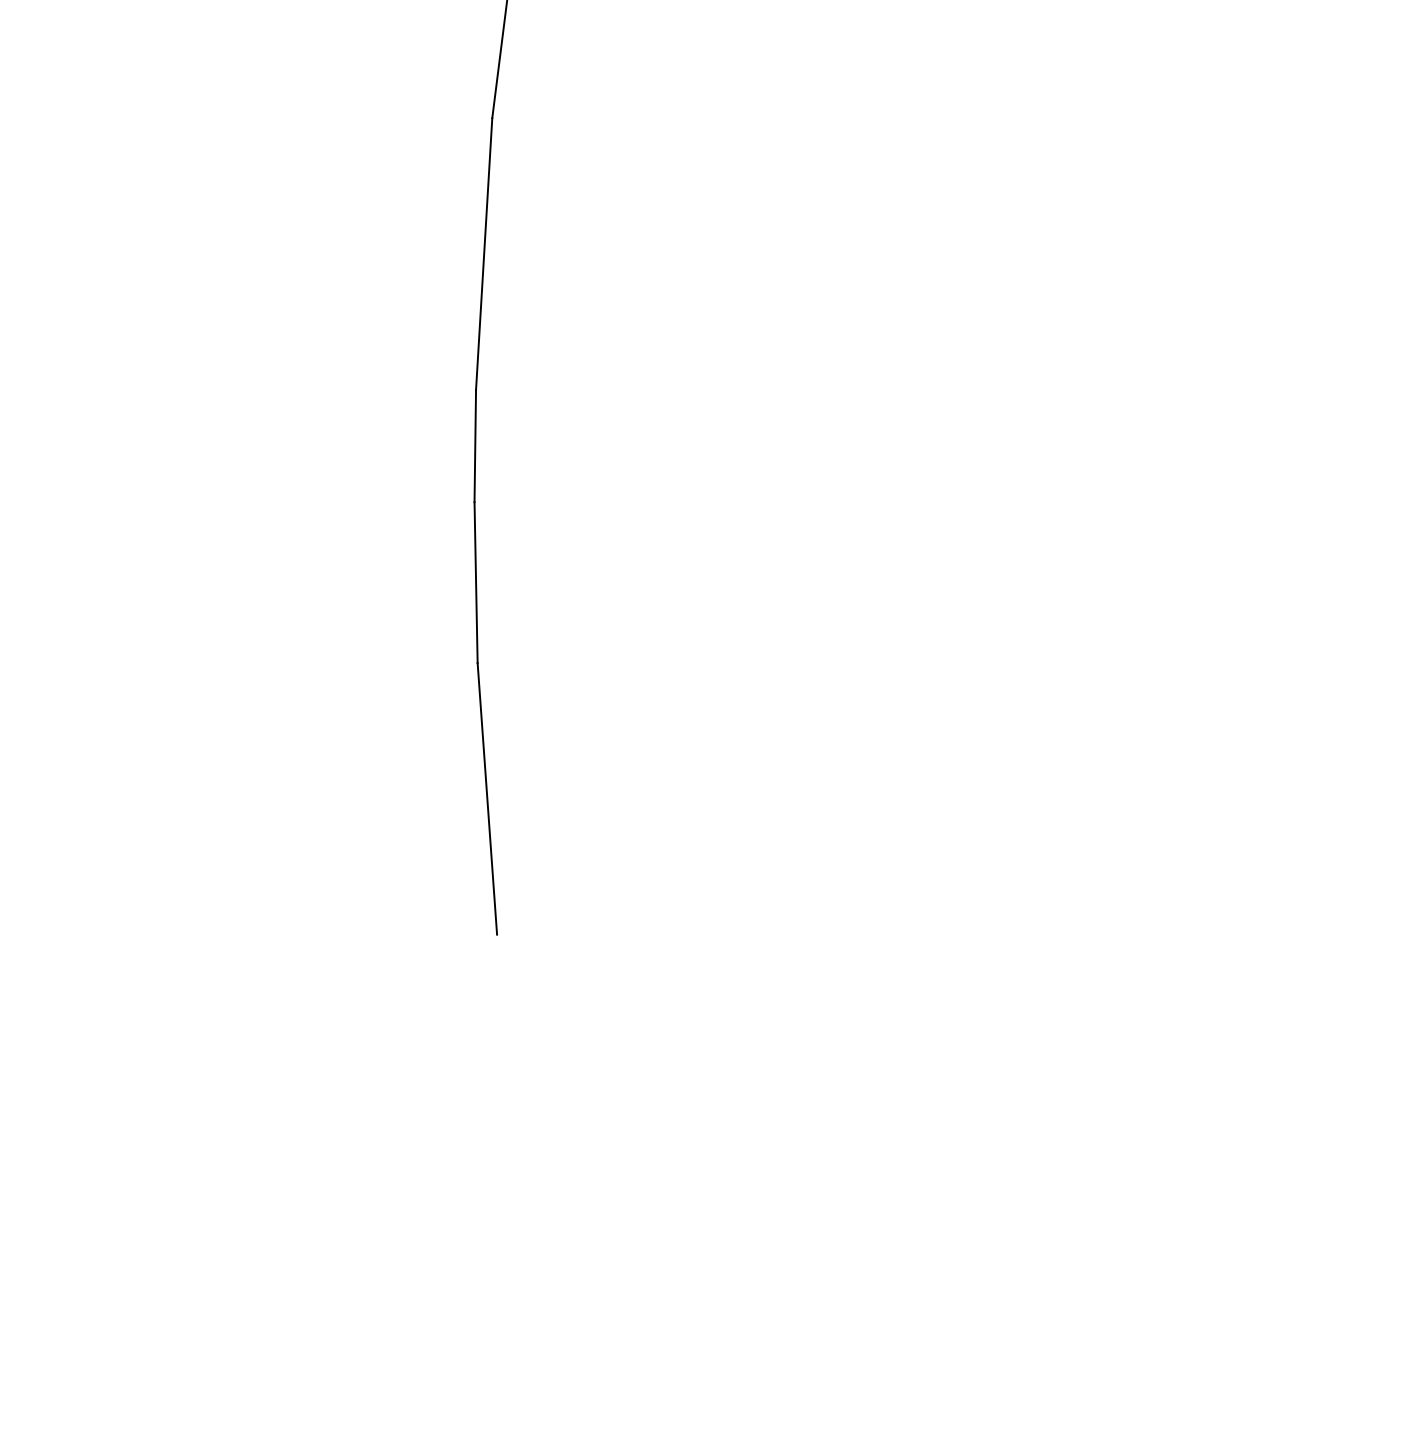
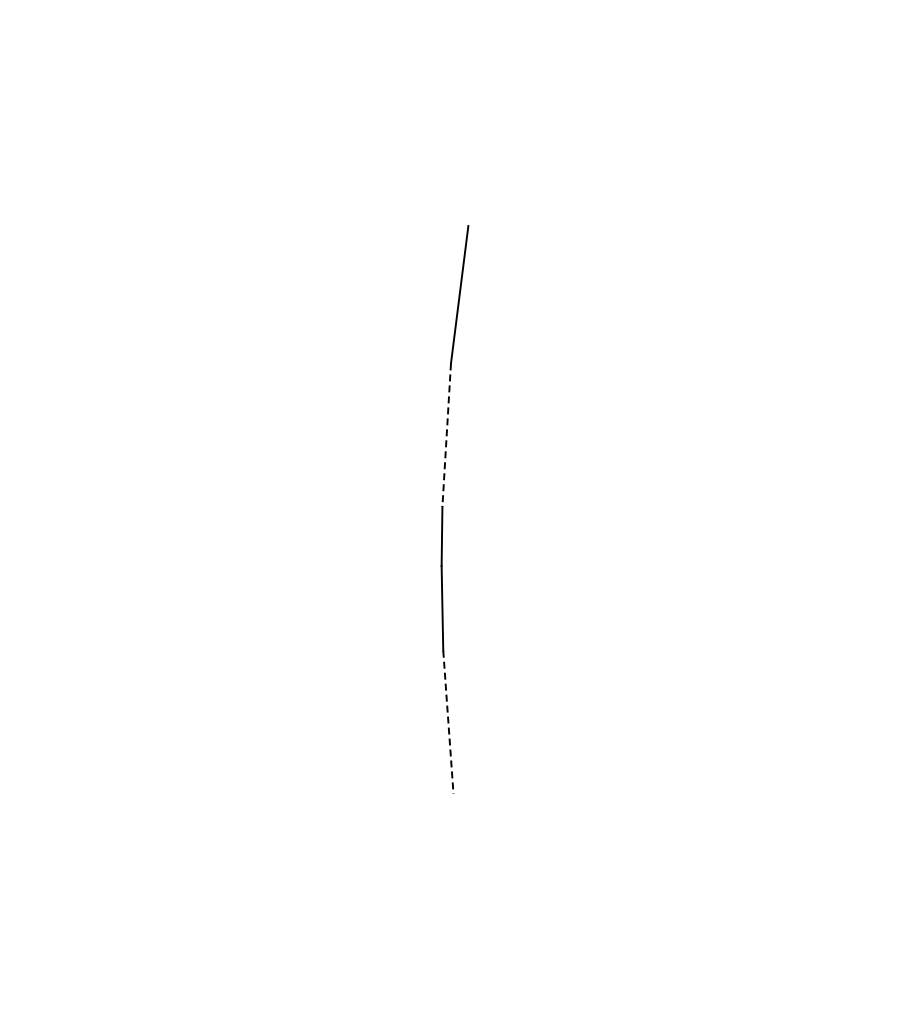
line: (483, 254) -> (446, 435), solid -> dashed
line: (487, 799) -> (448, 722), solid -> dashed

